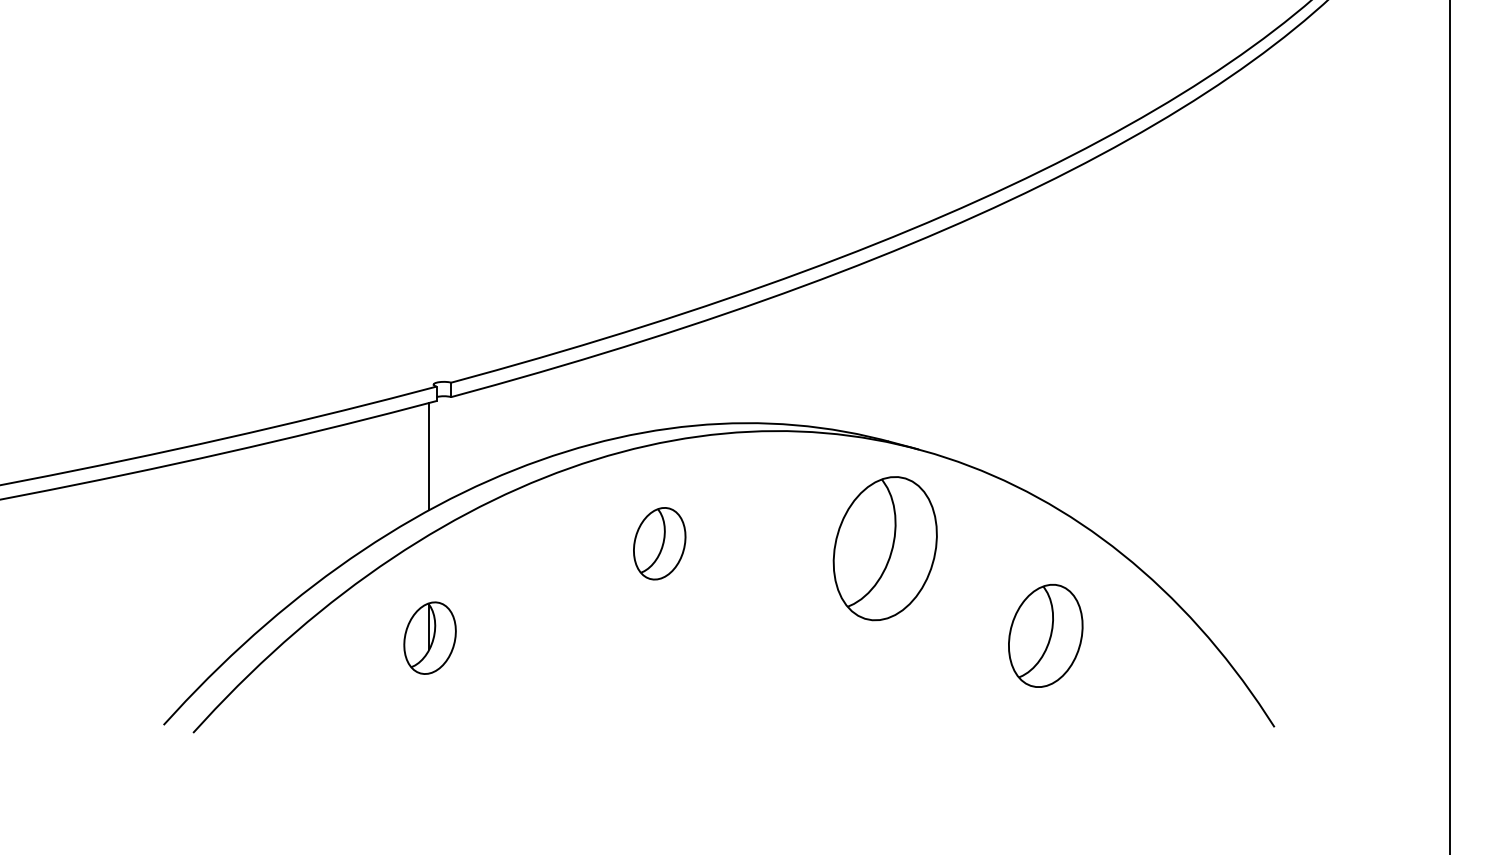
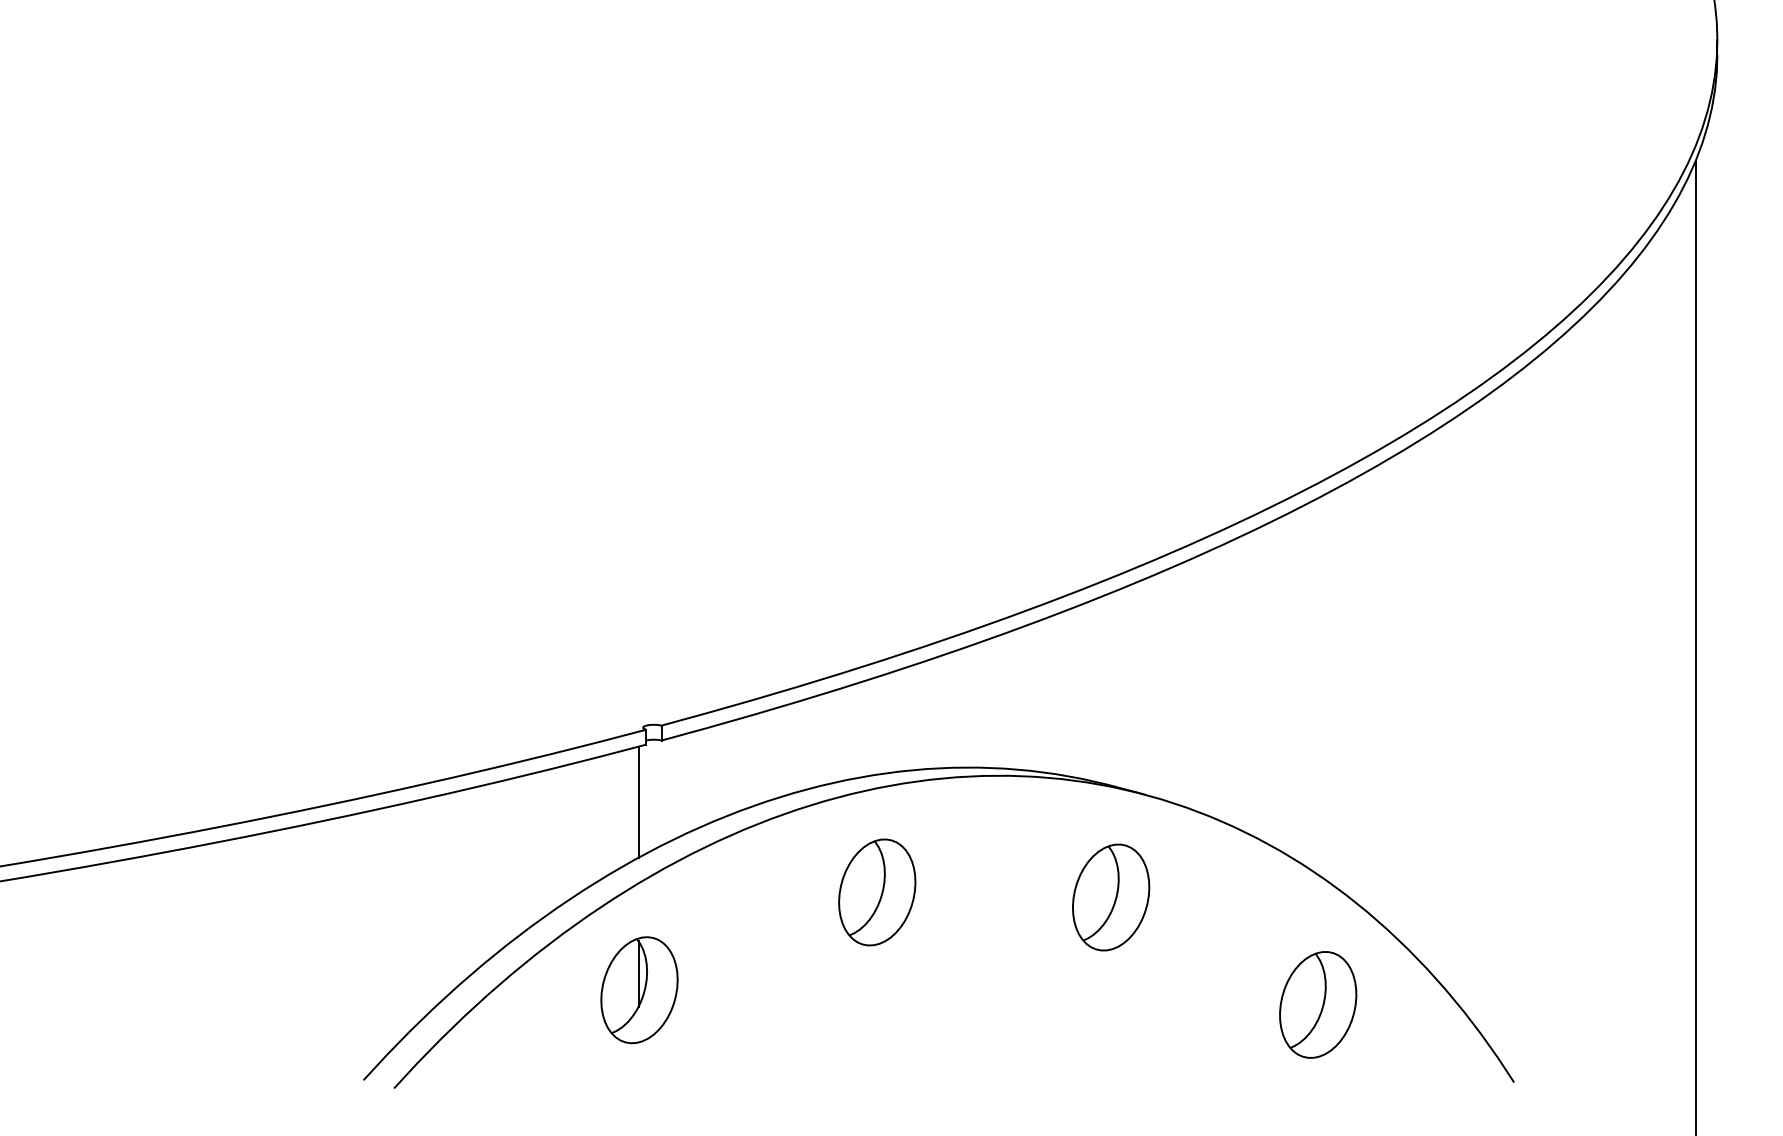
part: (659, 543) -> (877, 892), size x1.43
part: (885, 548) -> (1111, 897), size x0.71
part: (1046, 635) -> (1318, 1004), moved
part: (430, 638) -> (639, 990), size x1.43

